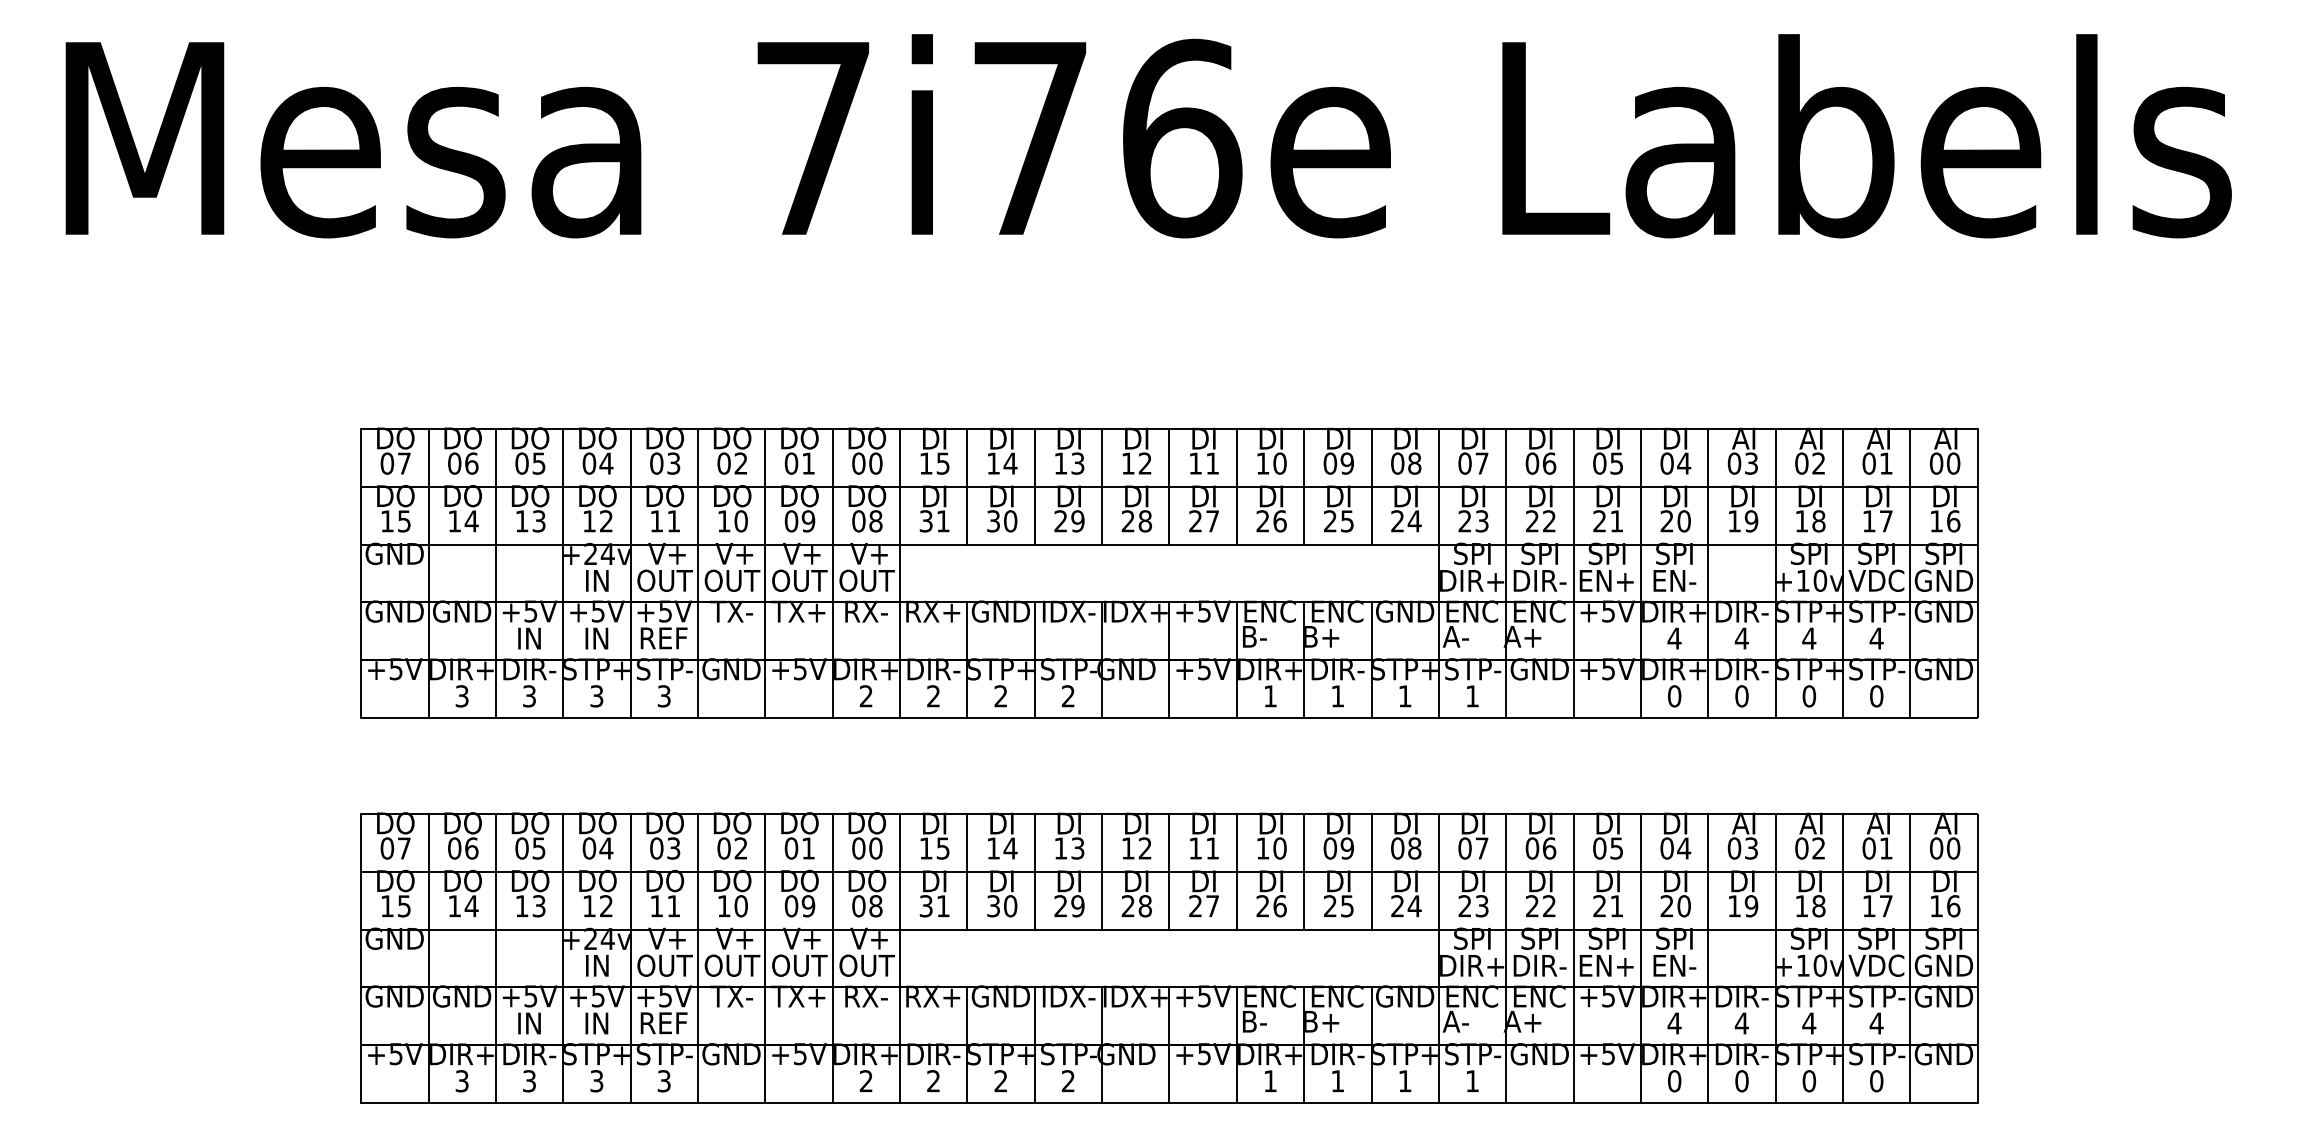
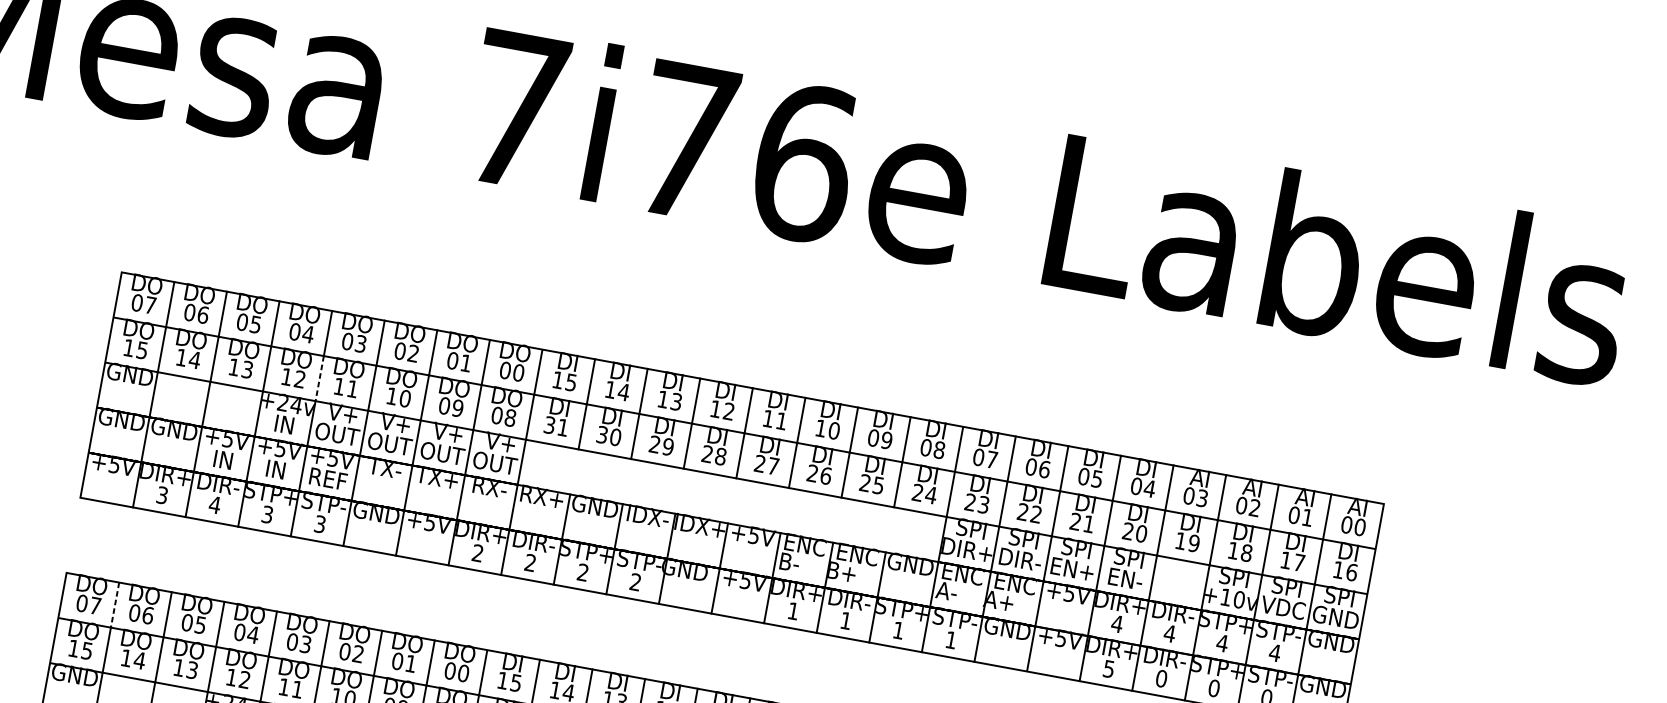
line: (630, 515) -> (319, 378), solid -> dashed
text: (529, 696) -> (214, 505), 3 -> 4
text: (1674, 696) -> (1108, 669), 0 -> 5
line: (428, 843) -> (115, 605), solid -> dashed

